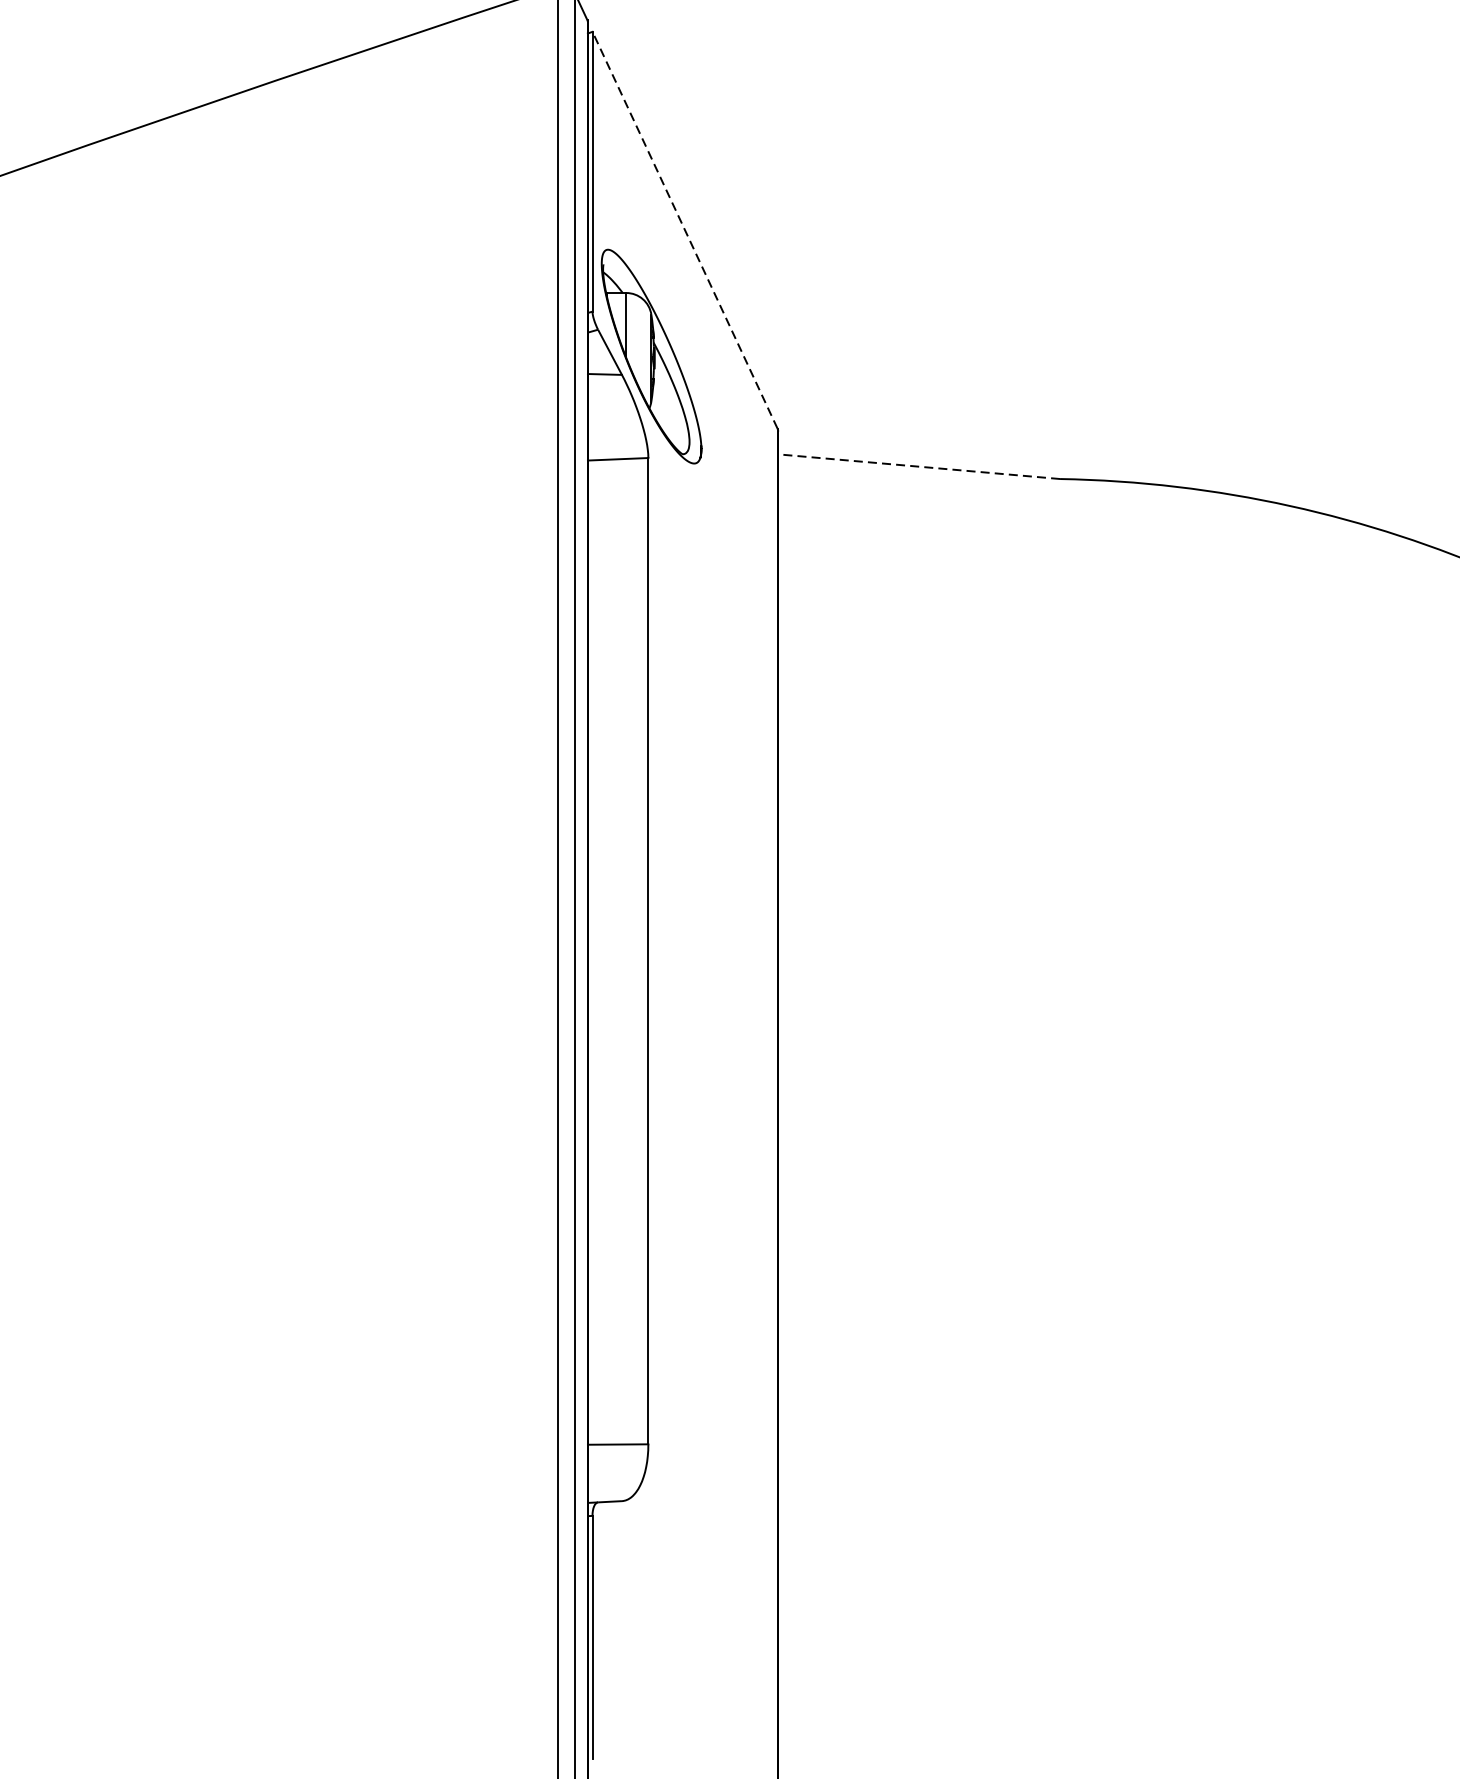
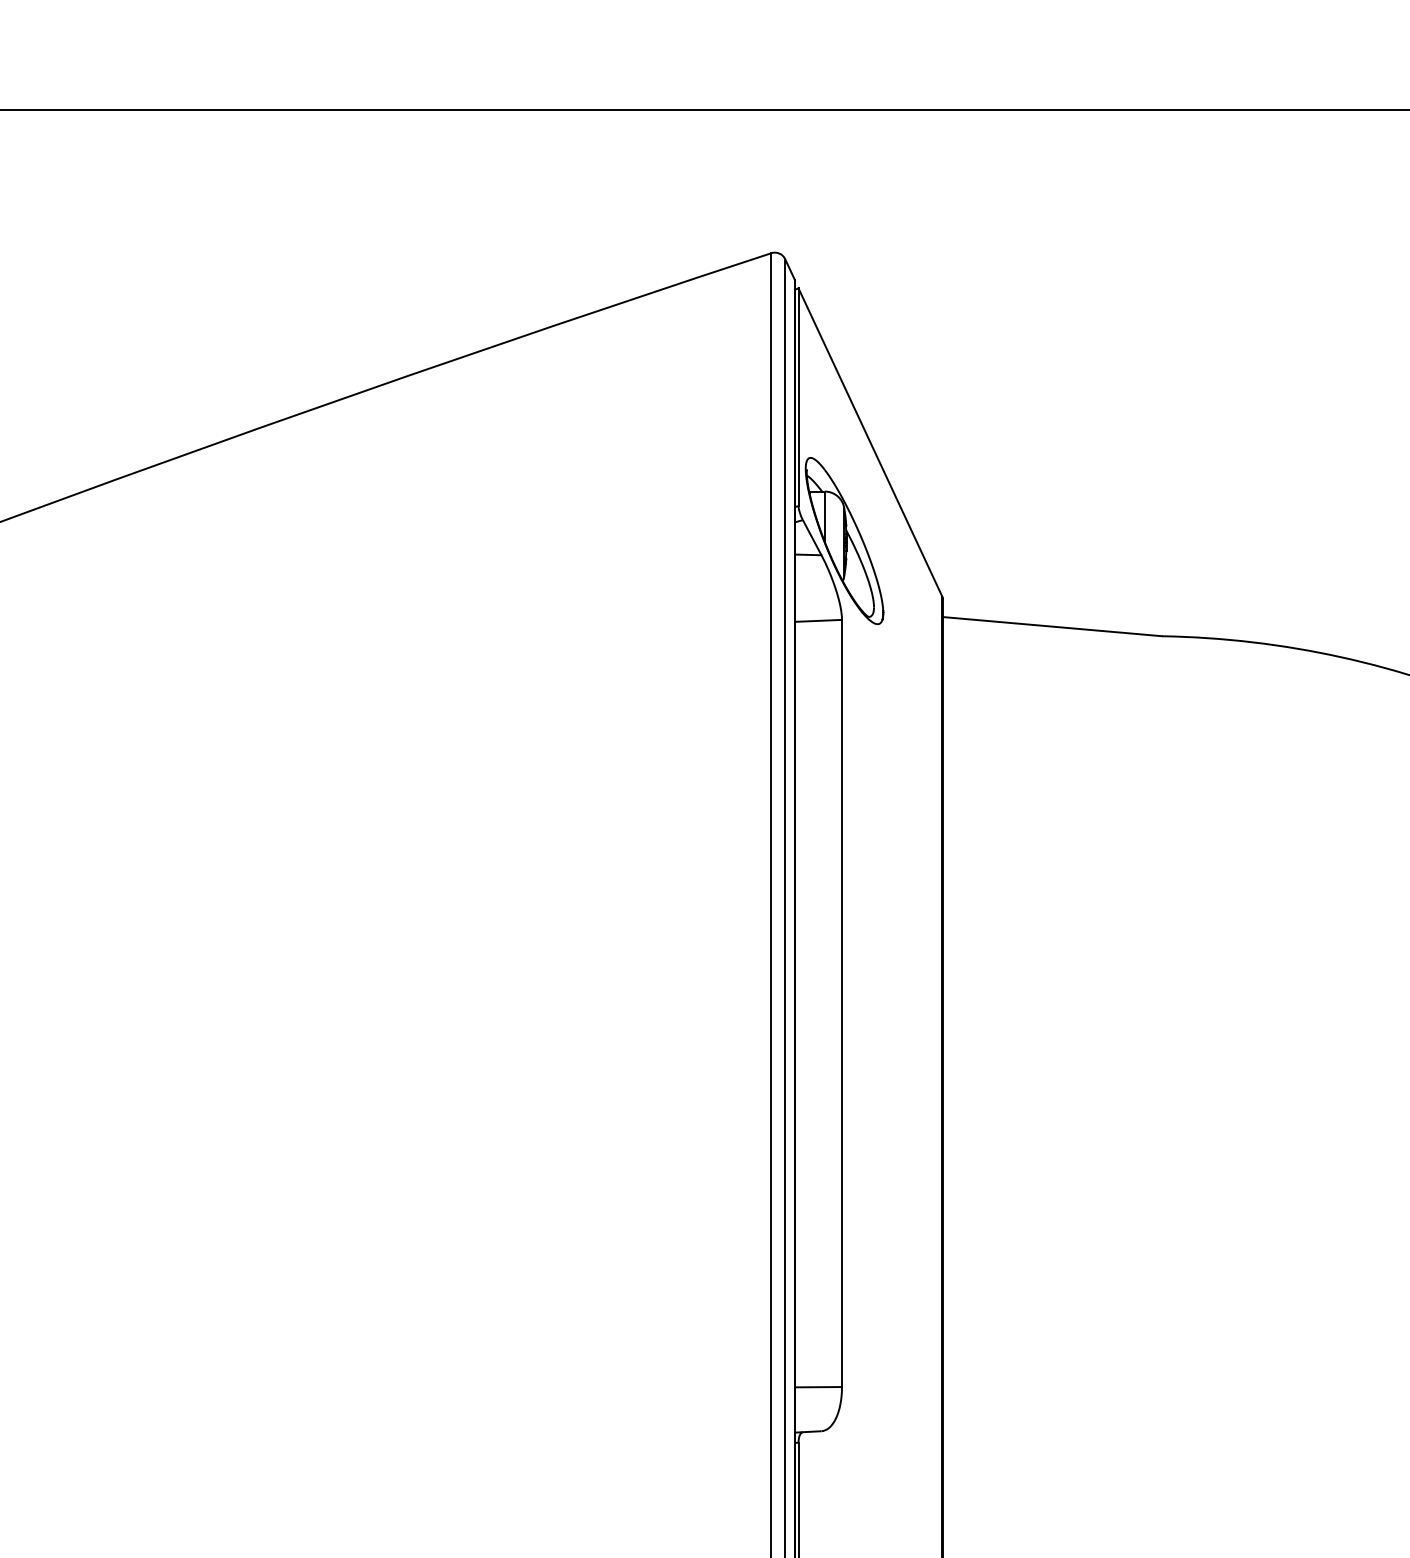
line: (685, 229) -> (870, 442), dashed -> solid
line: (918, 466) -> (1052, 626), dashed -> solid

